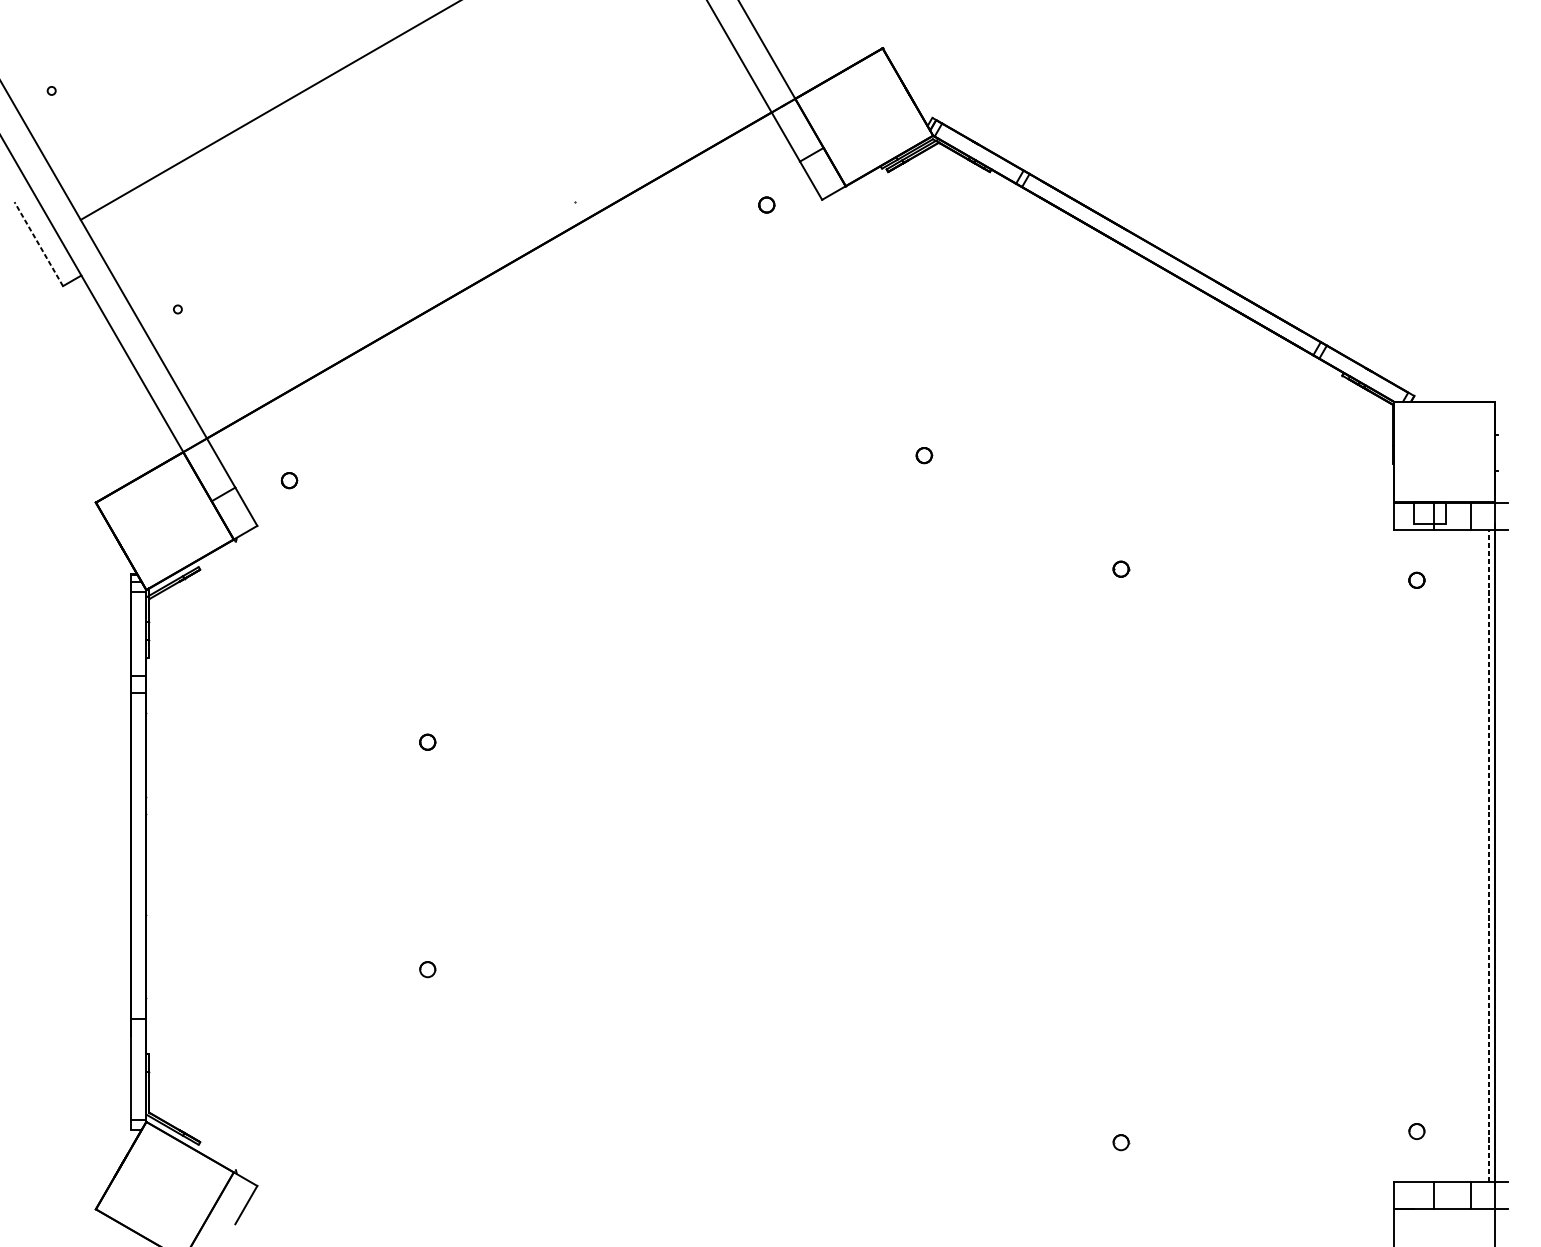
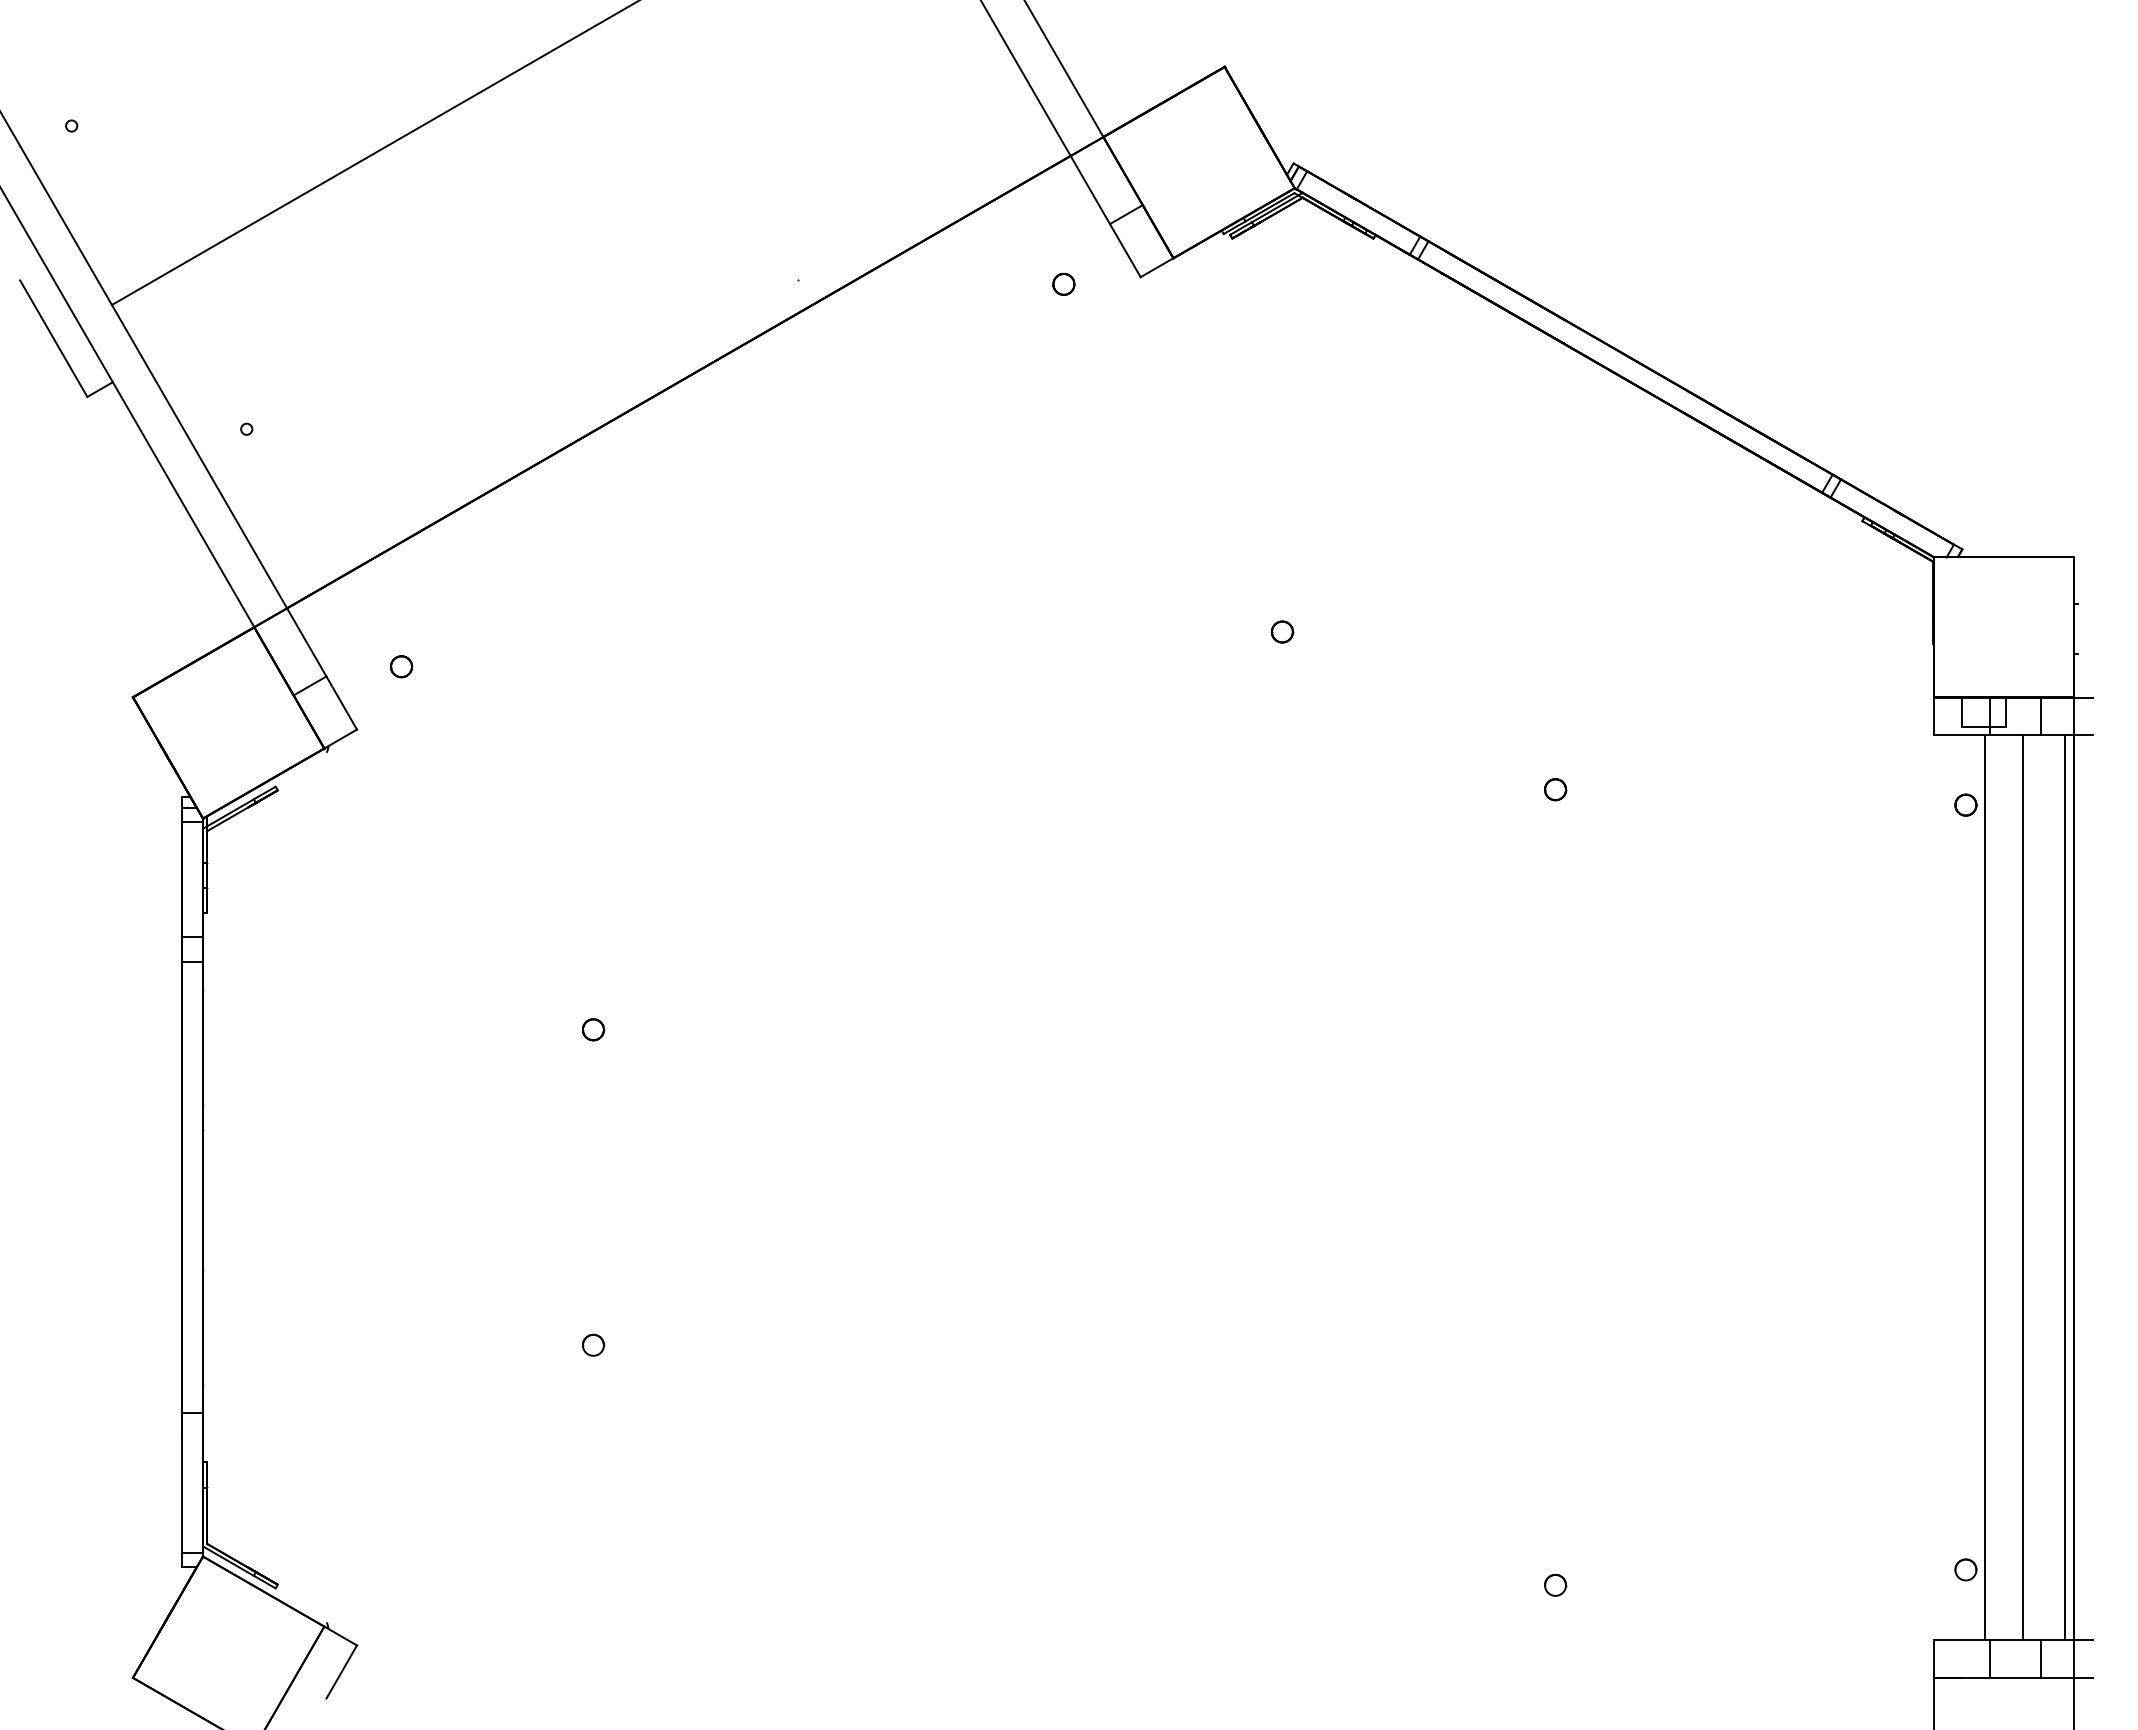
line: (38, 244) -> (53, 338), dashed -> solid
line: (1430, 855) -> (1984, 1187), added
line: (1457, 855) -> (2022, 1187), added
line: (1488, 855) -> (2065, 1187), dashed -> solid

